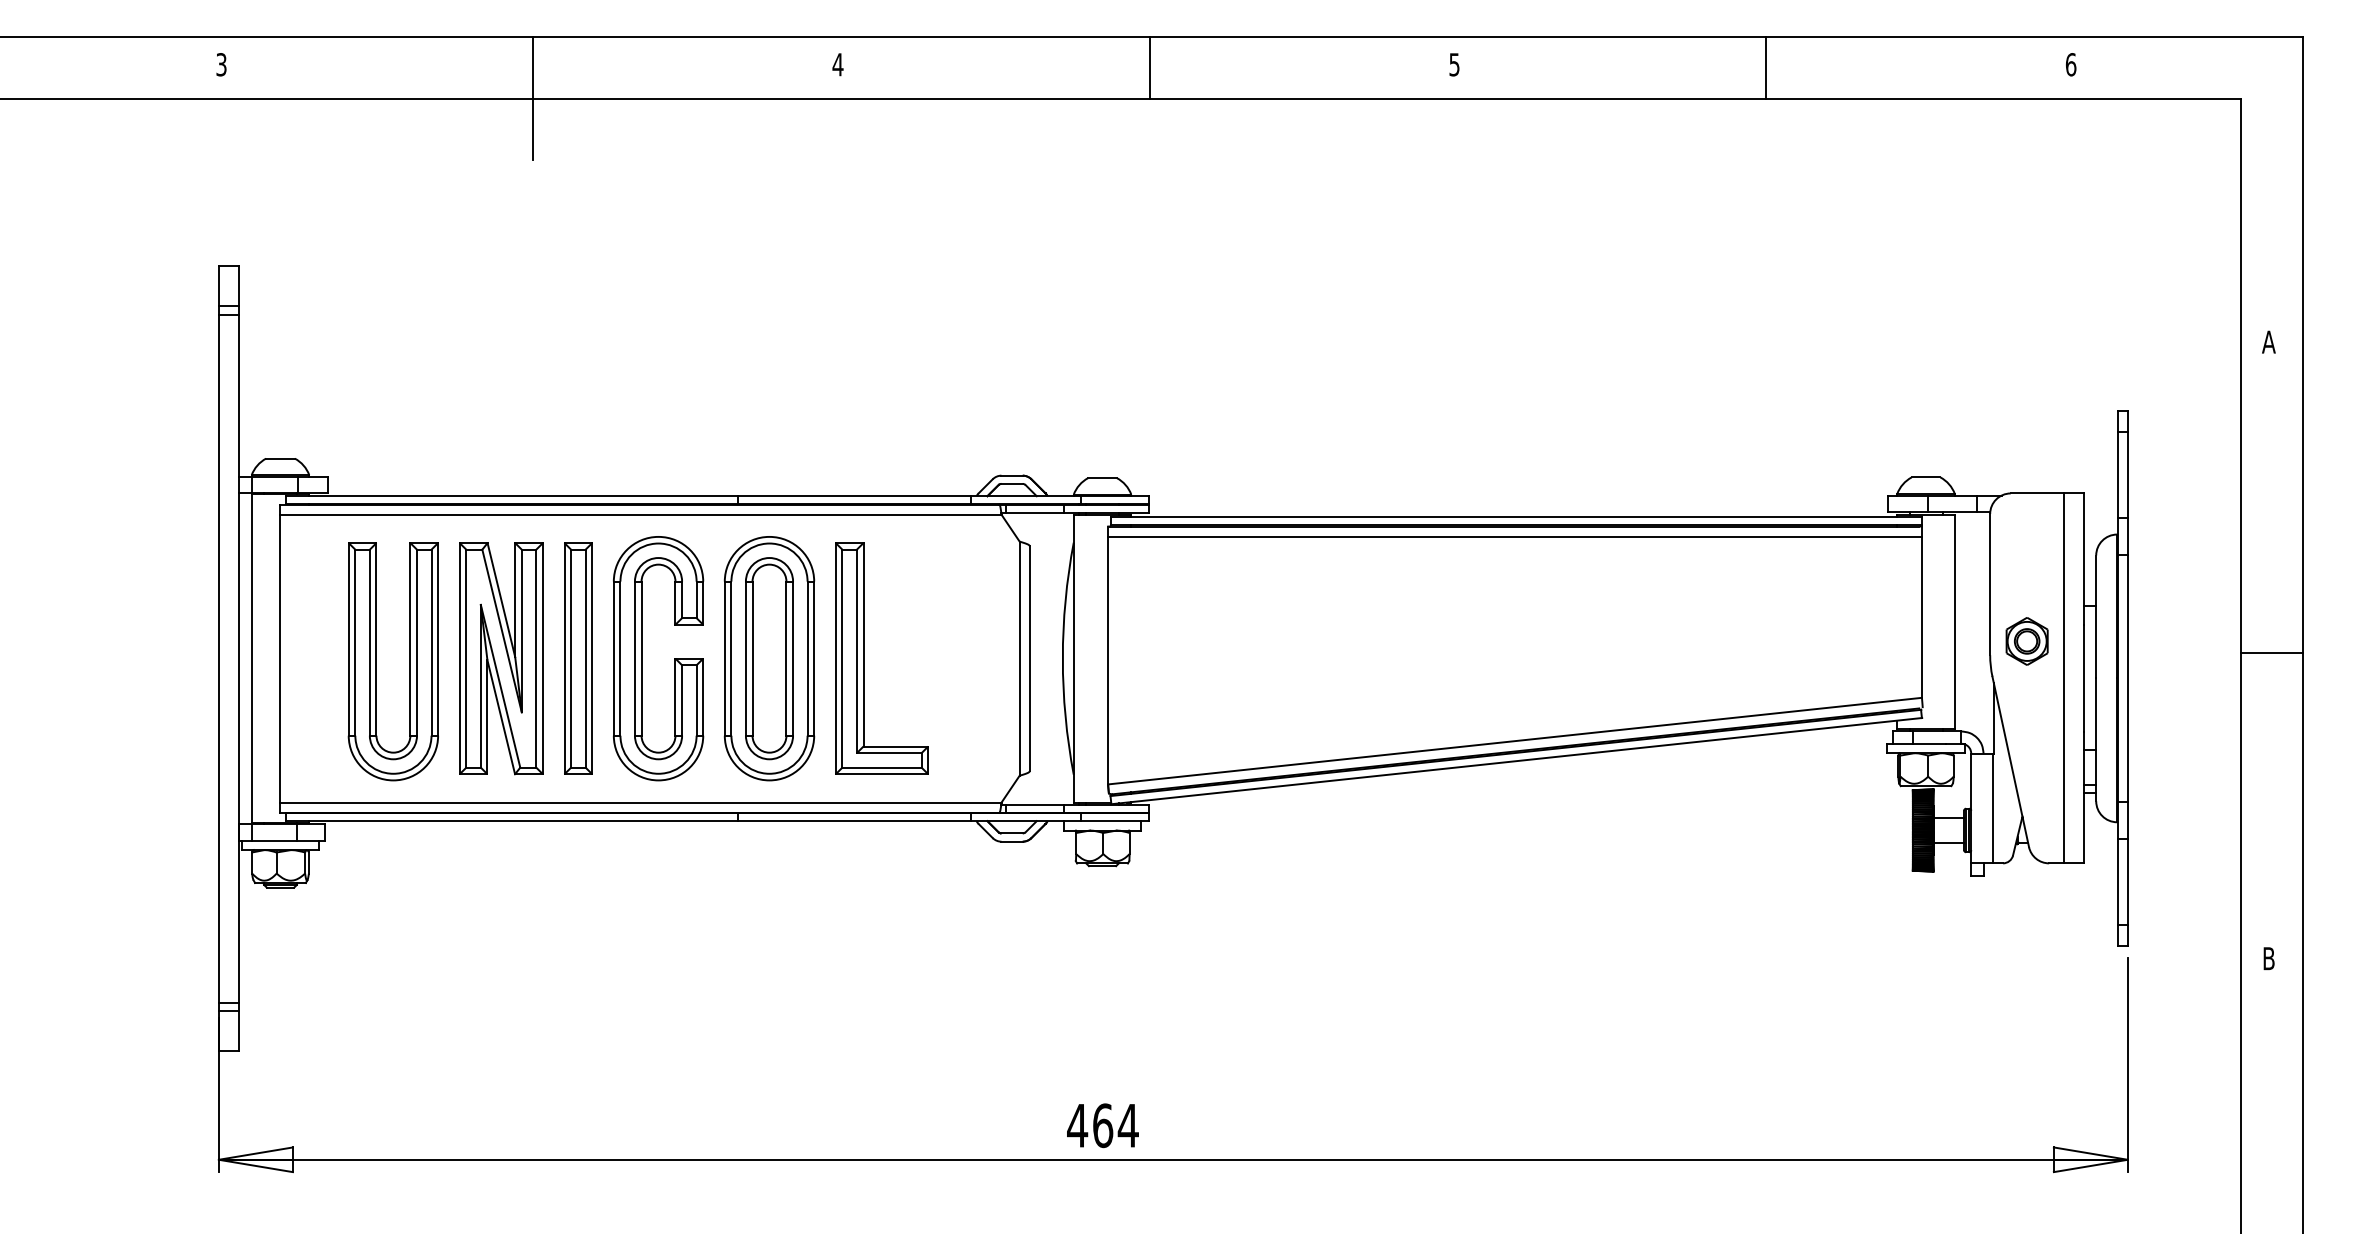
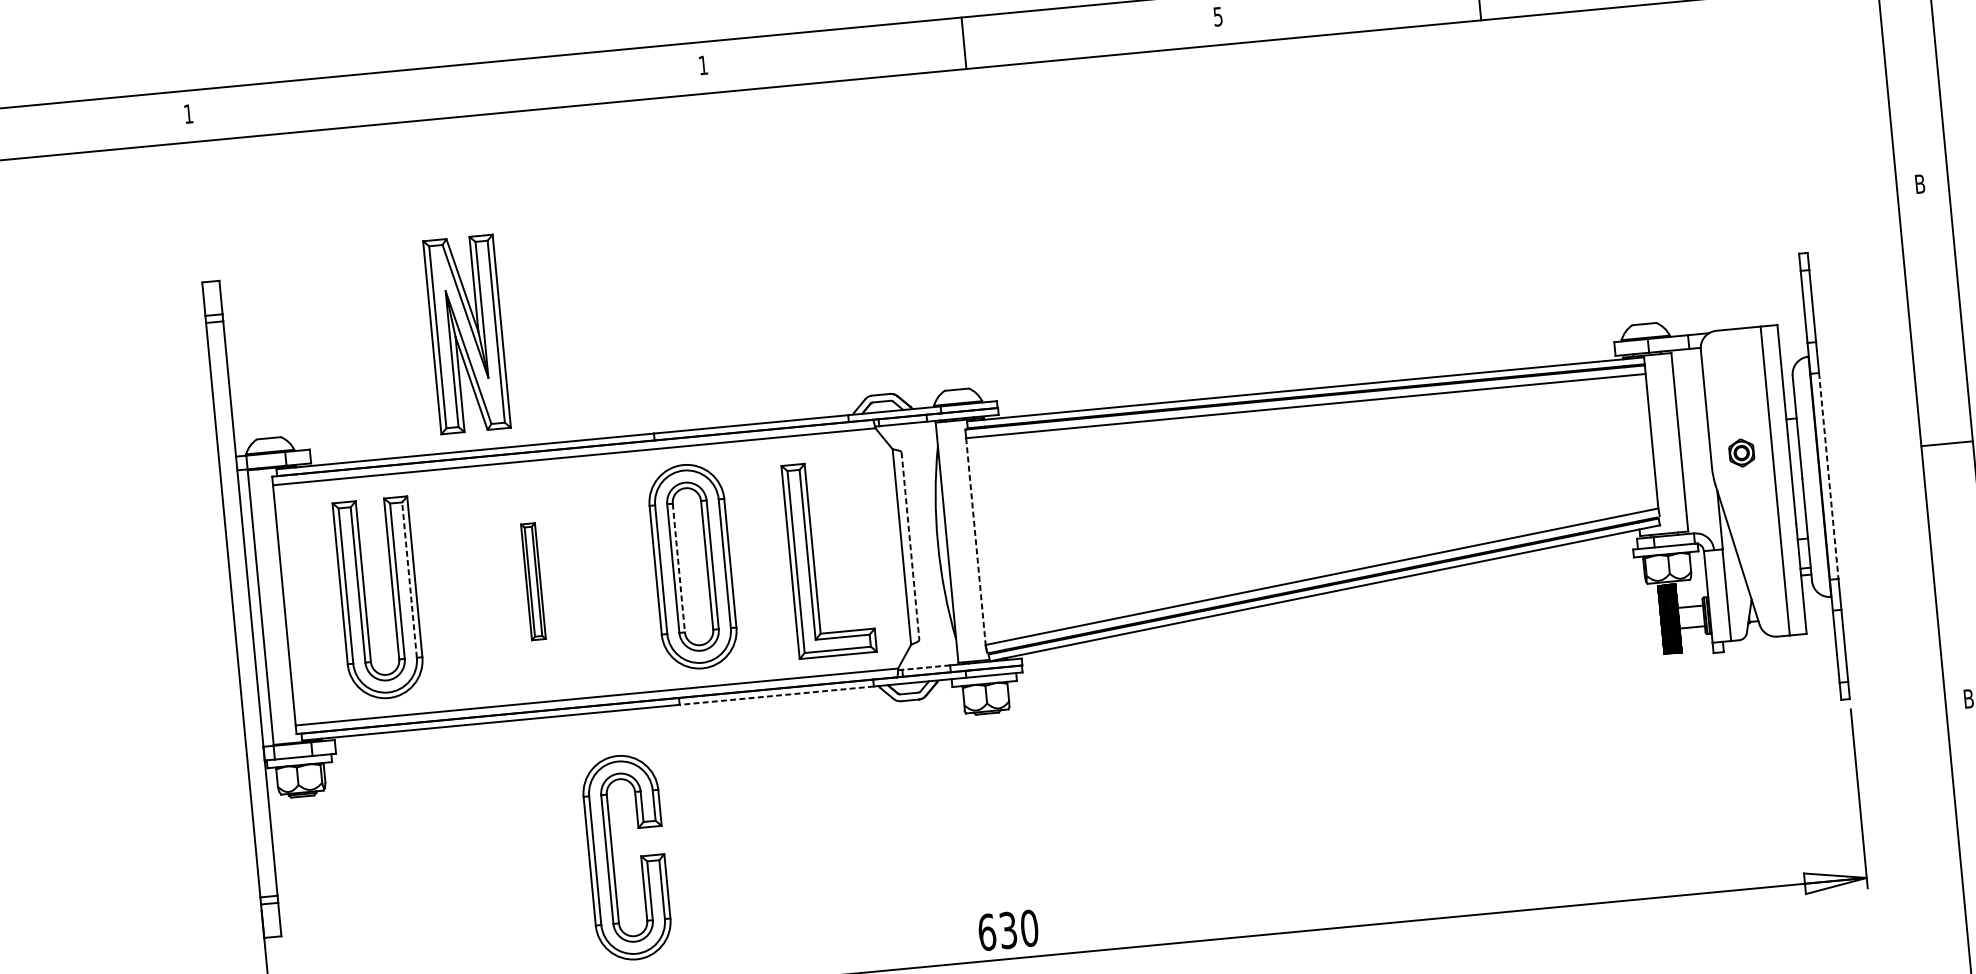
text: (221, 64) -> (188, 113), 3 -> 1
text: (837, 64) -> (702, 65), 4 -> 1
line: (533, 98) -> (451, 117), removed
text: (2268, 341) -> (1919, 183), A -> B
part: (2026, 641) -> (1741, 453), size x0.7
line: (431, 642) -> (409, 579), solid -> dashed
part: (501, 658) -> (467, 334), moved
part: (578, 658) -> (533, 581), size x0.6
part: (642, 658) -> (613, 858), moved
part: (864, 658) -> (814, 560), moved
line: (752, 659) -> (678, 568), solid -> dashed
line: (1029, 659) -> (910, 546), solid -> dashed
line: (1108, 660) -> (976, 541), solid -> dashed
line: (2127, 678) -> (1828, 476), solid -> dashed
line: (1035, 804) -> (926, 667), solid -> dashed
line: (853, 821) -> (776, 696), solid -> dashed
text: (1102, 1125) -> (1007, 930), 464 -> 630

